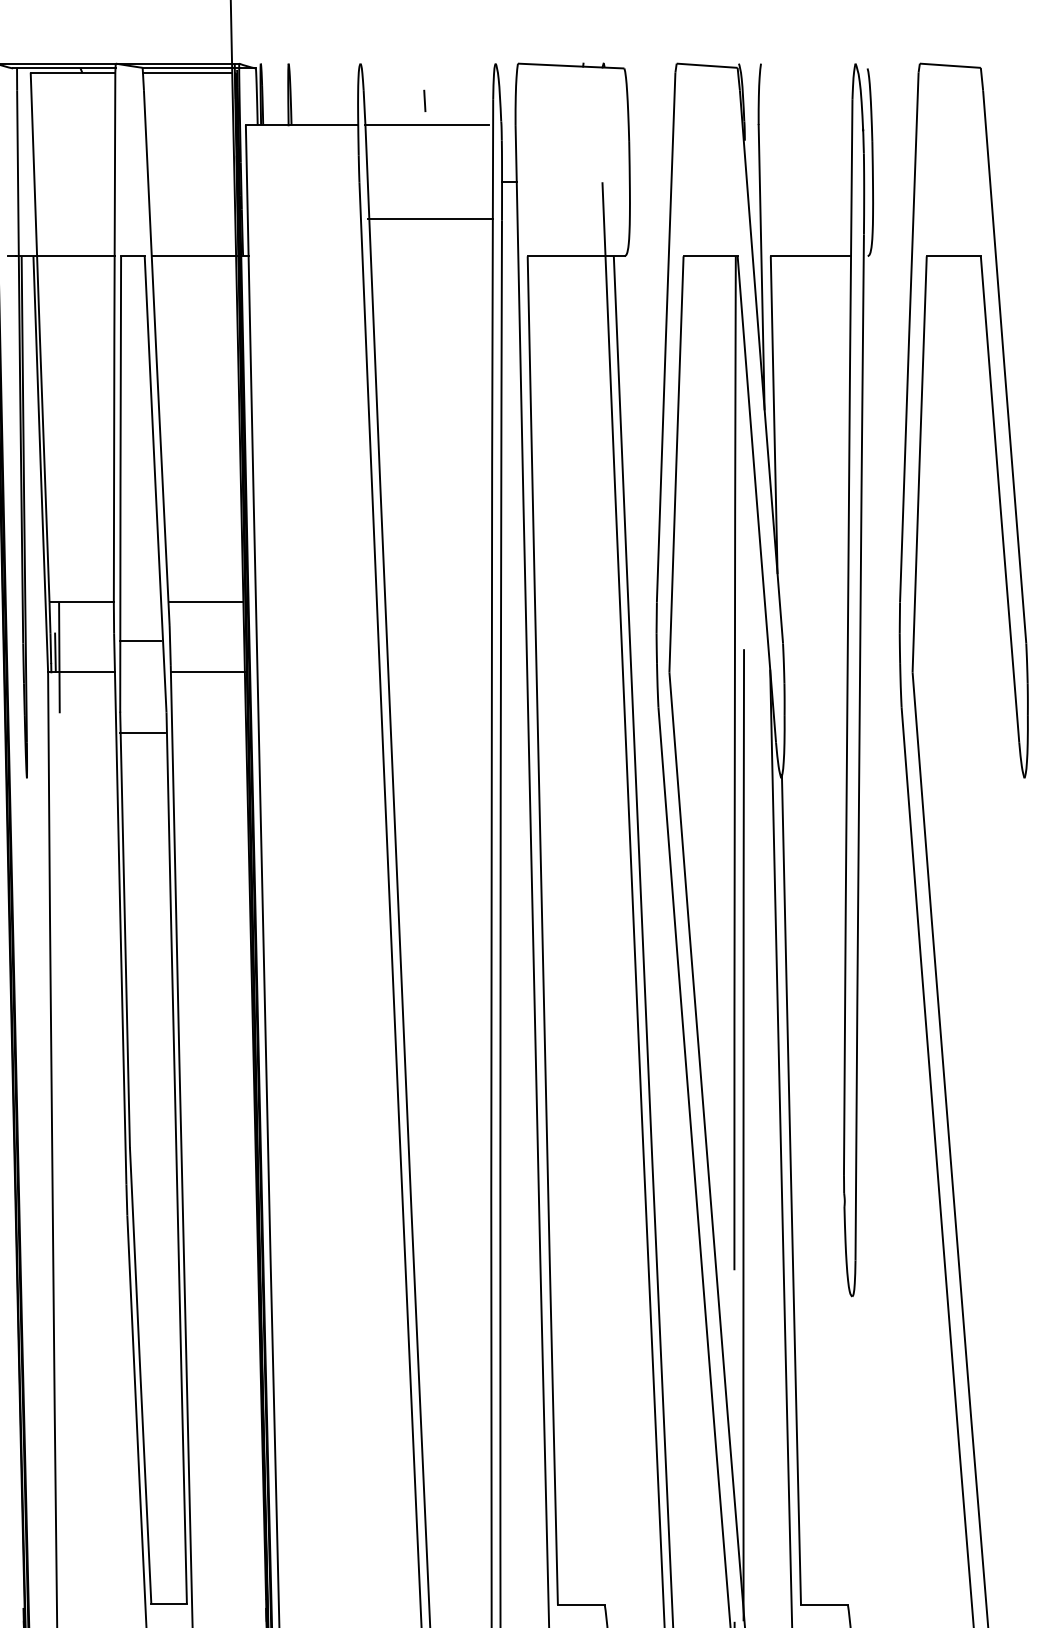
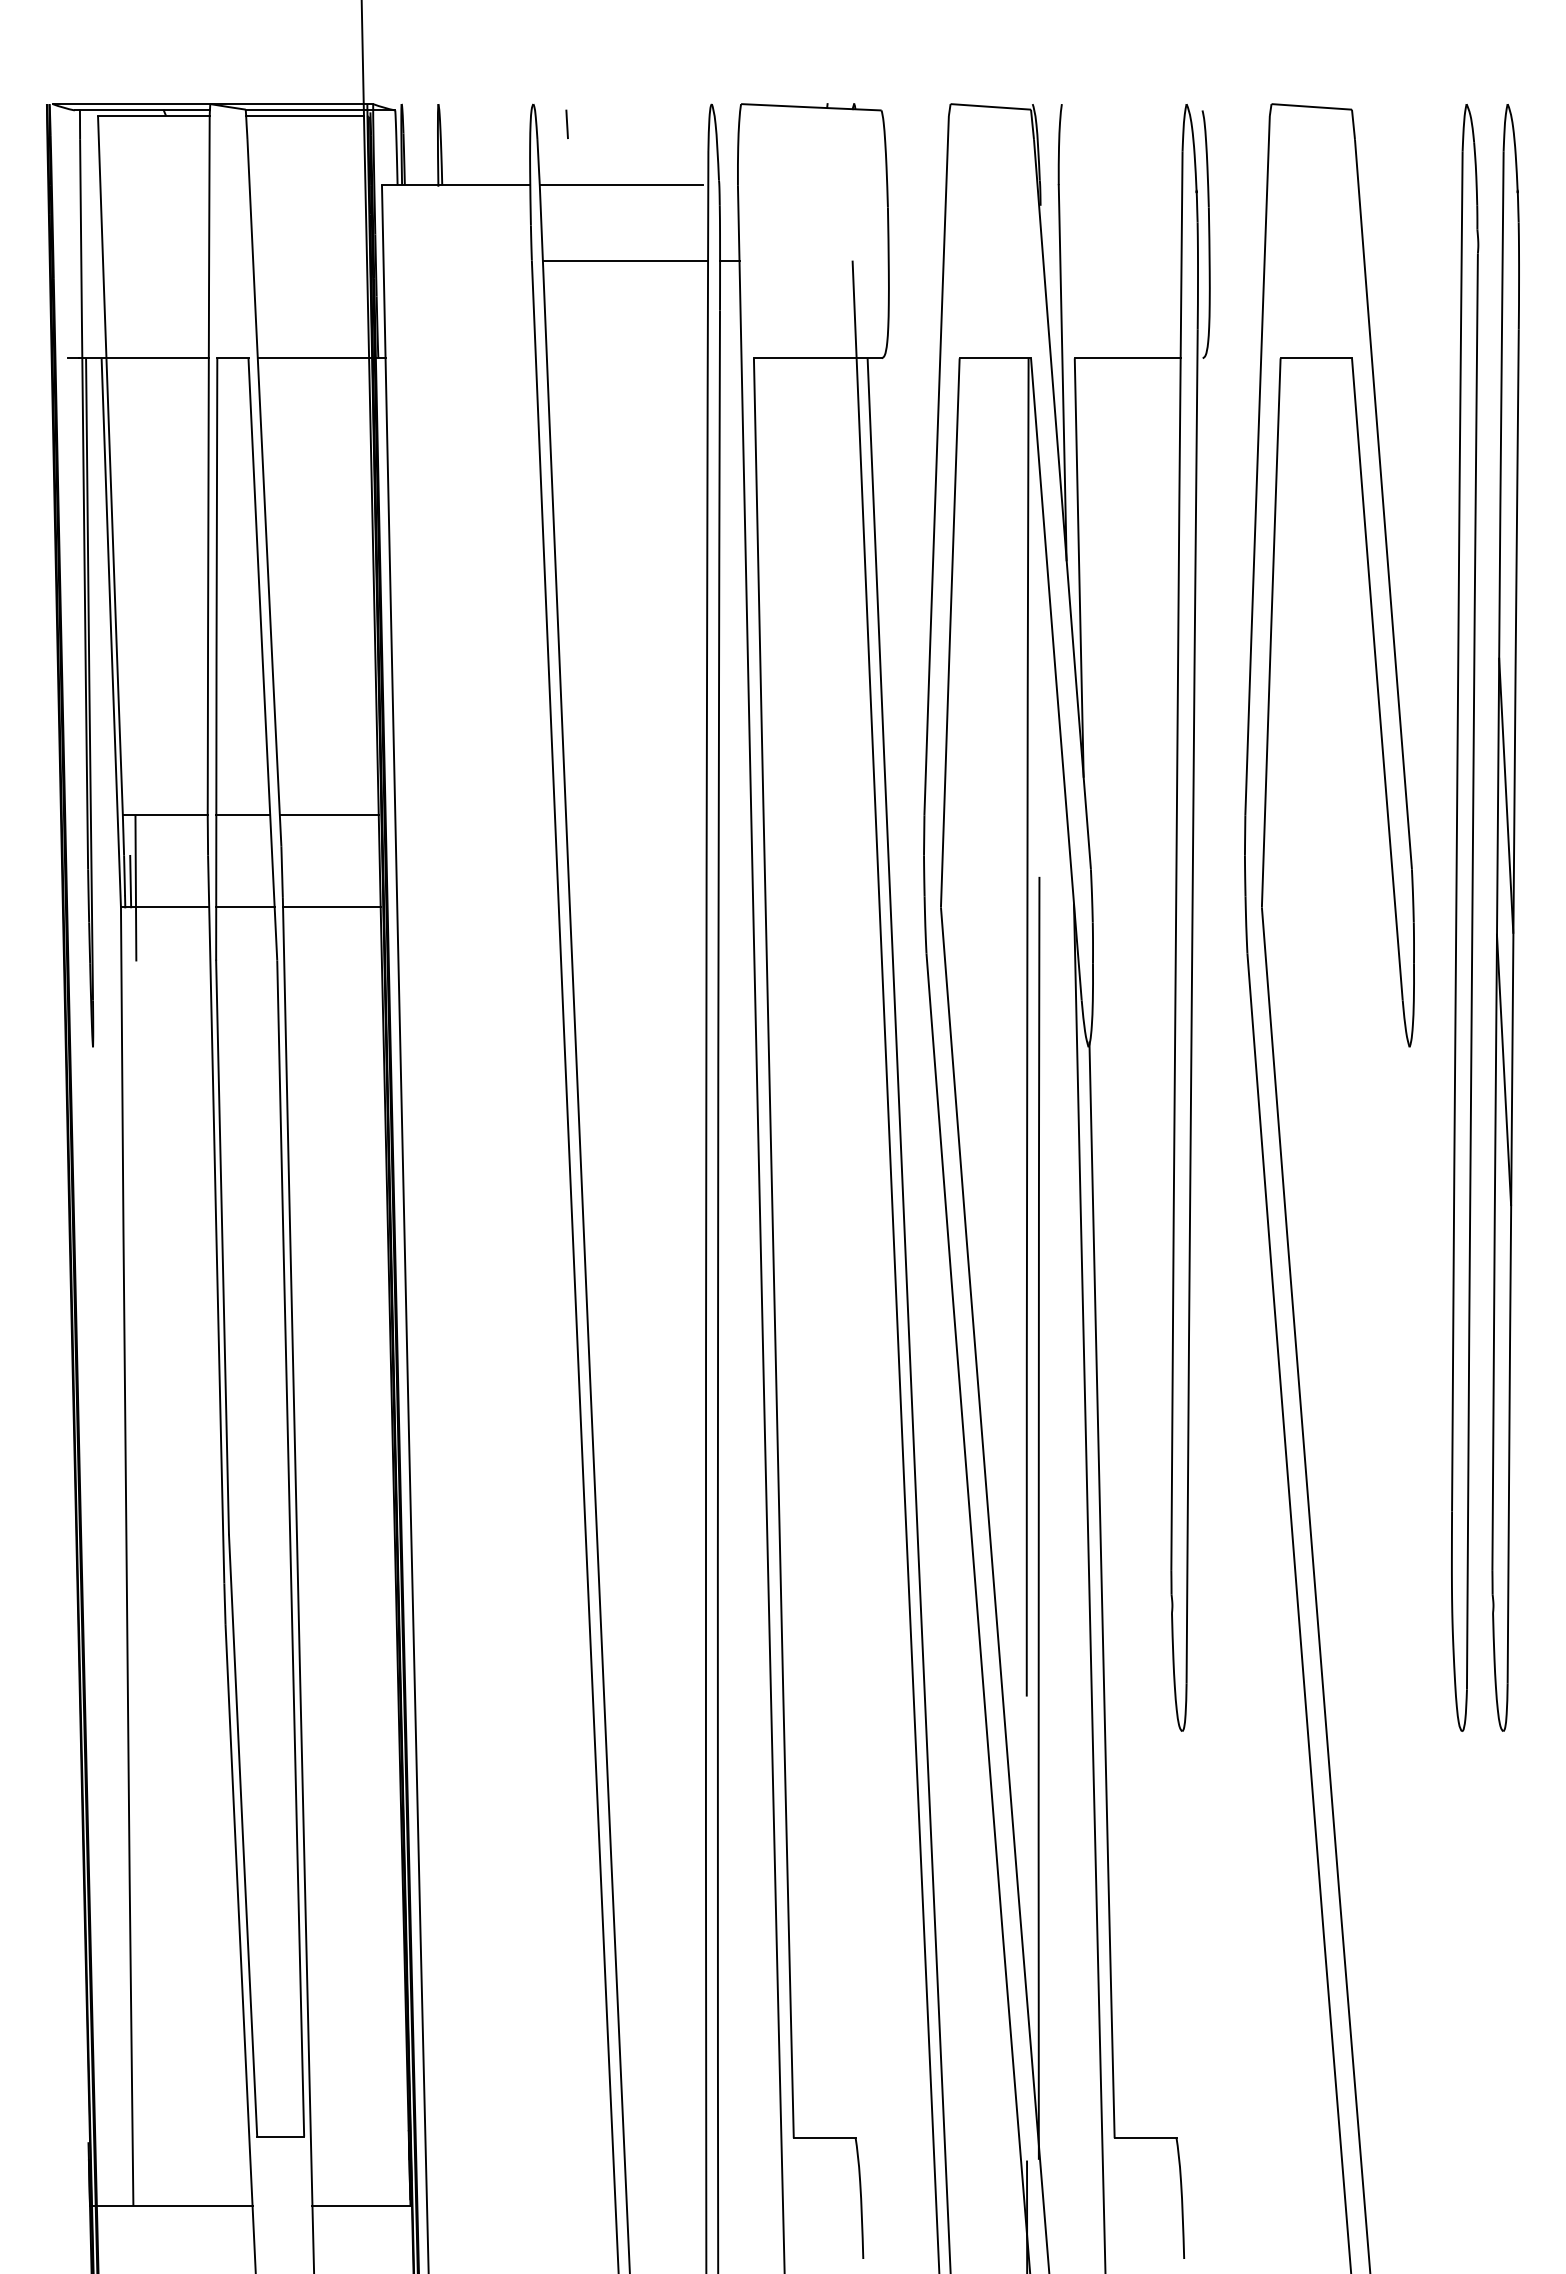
line: (424, 100) -> (566, 123), moved
line: (430, 219) -> (625, 260), moved
line: (140, 641) -> (243, 815), moved
line: (142, 733) -> (245, 907), moved

